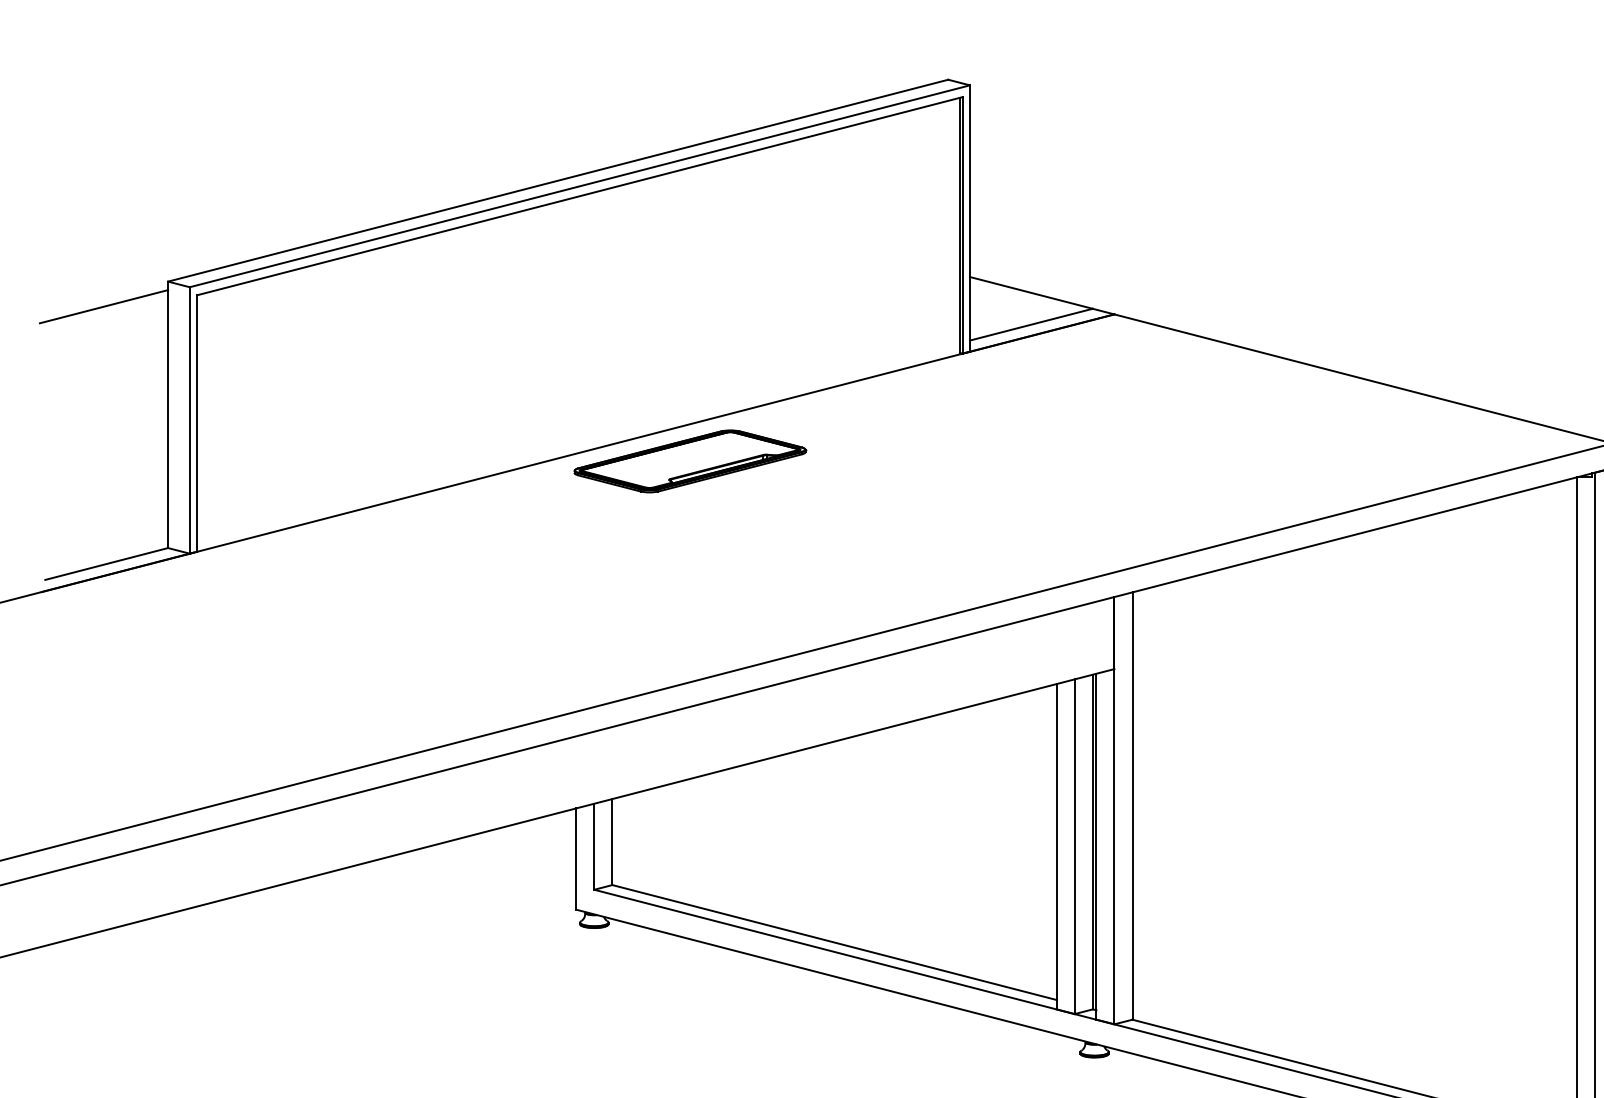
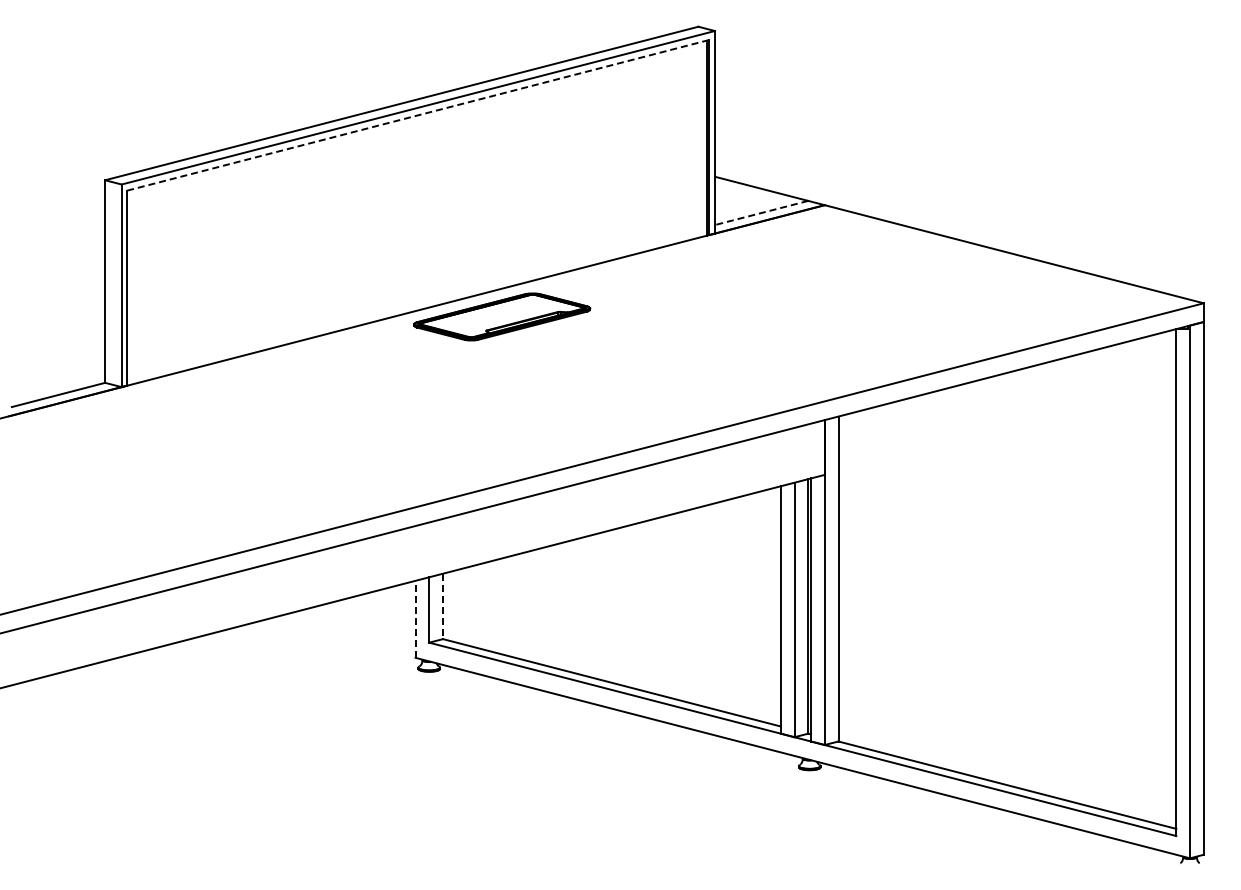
line: (580, 196) -> (418, 115), solid -> dashed
line: (104, 305) -> (56, 198), removed
line: (1031, 325) -> (761, 213), solid -> dashed
line: (613, 842) -> (443, 606), solid -> dashed
line: (576, 859) -> (415, 619), solid -> dashed

